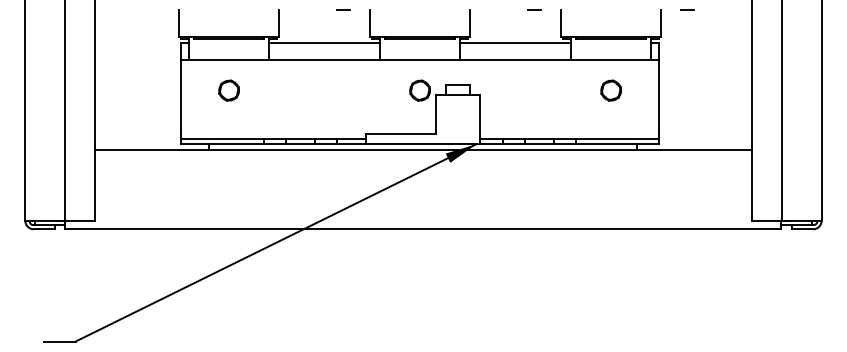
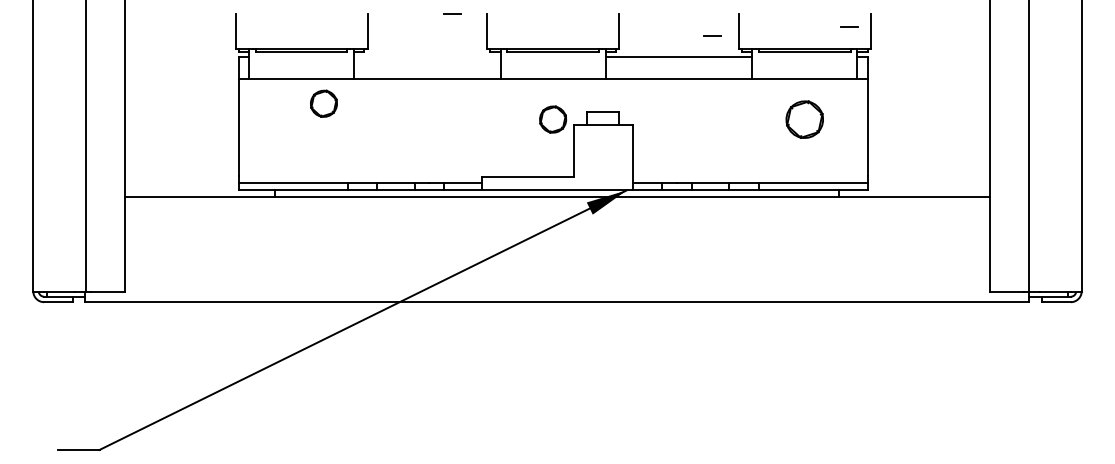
line: (534, 9) -> (711, 35), moved
line: (687, 9) -> (849, 25), moved
line: (324, 42) -> (427, 56), removed
part: (228, 90) -> (323, 103), moved
part: (610, 90) -> (803, 119), size x1.4

